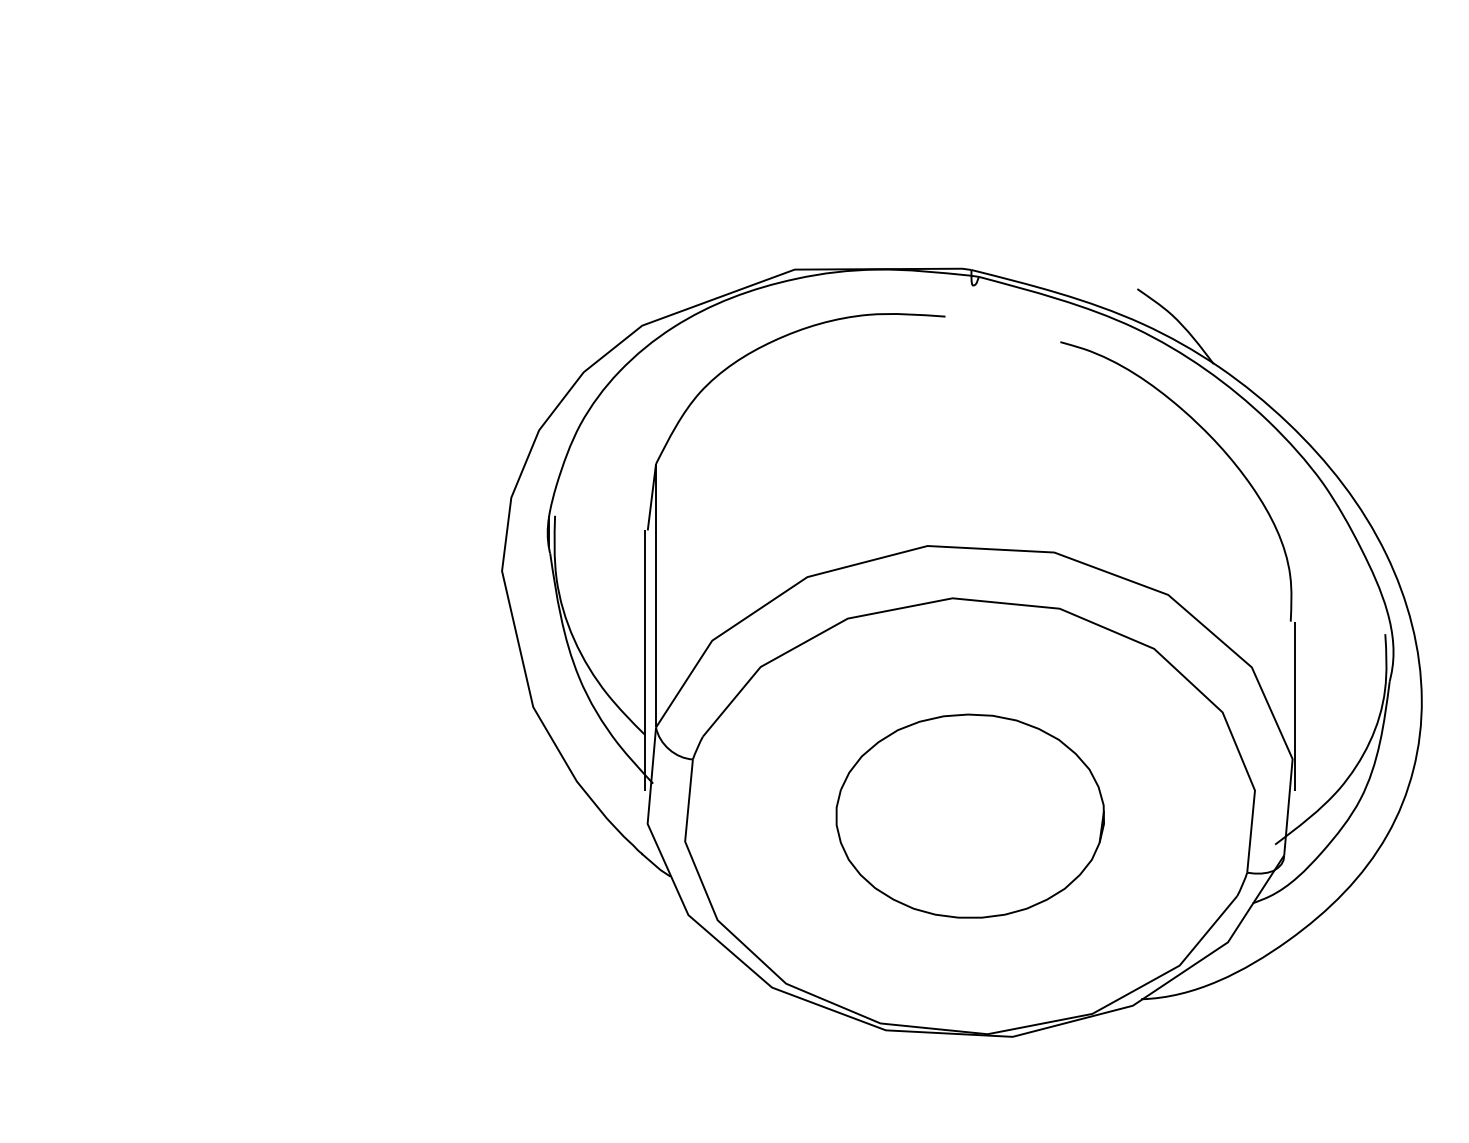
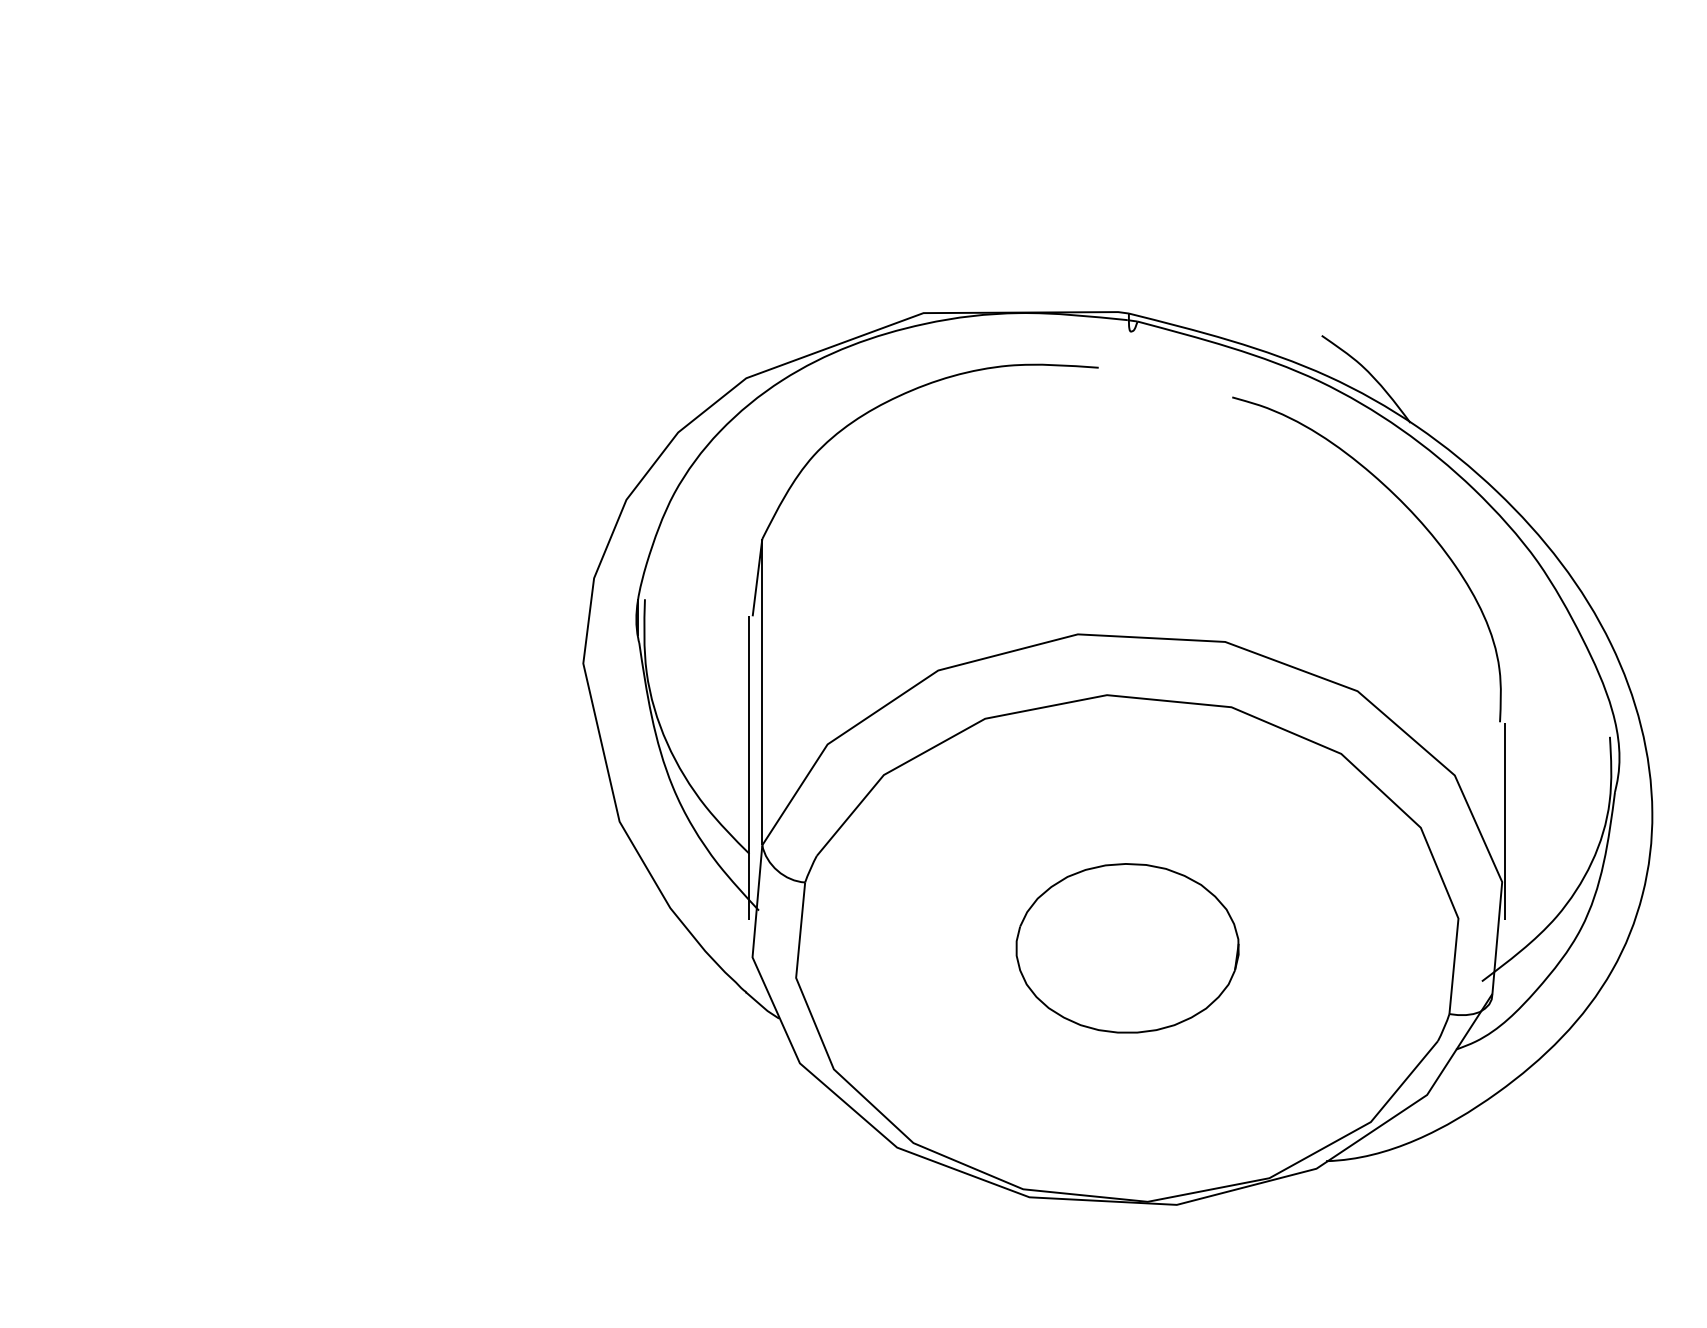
part: (970, 815) -> (1127, 947), size x0.71

